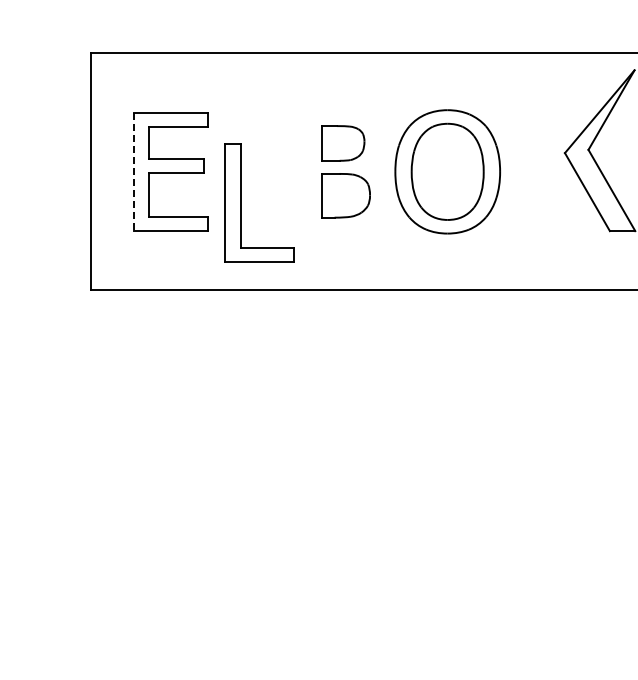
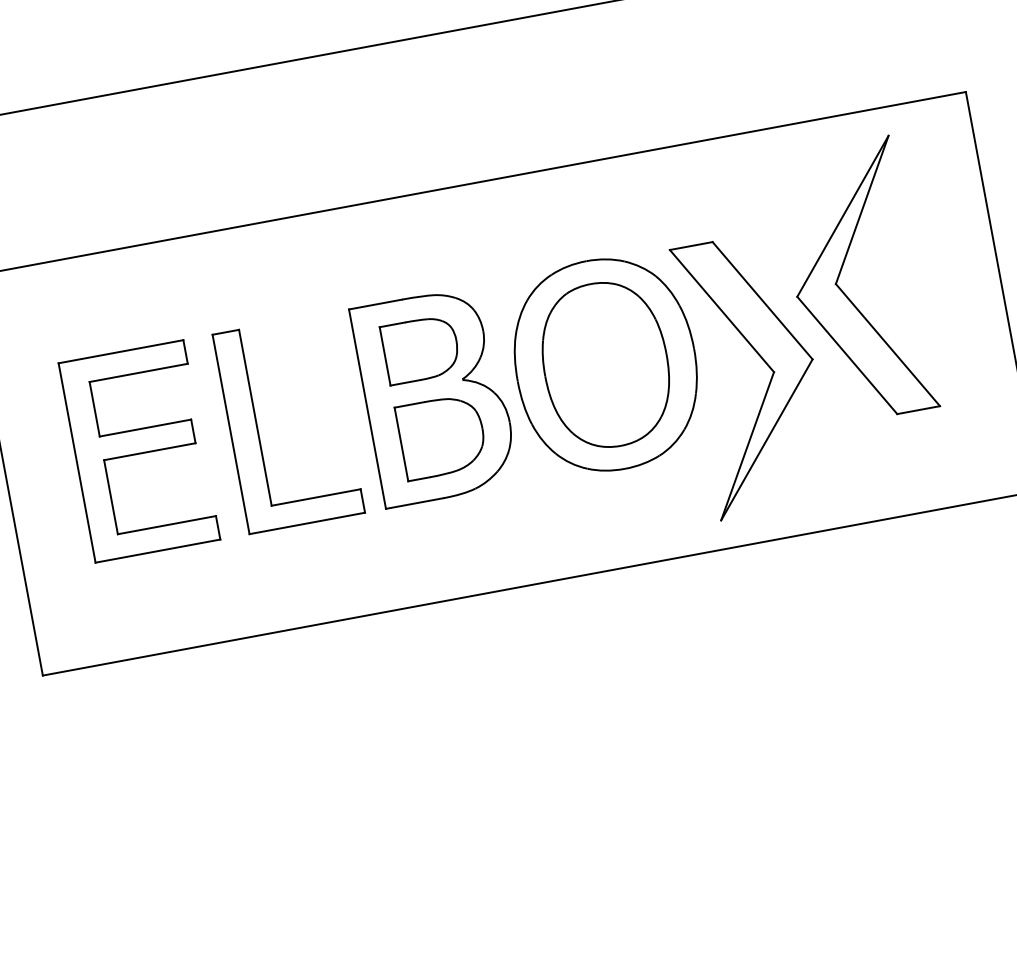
part: (346, 171) -> (435, 395), added
line: (133, 172) -> (77, 464), dashed -> solid
part: (538, 187) -> (763, 362), added
part: (241, 202) -> (258, 428), moved

